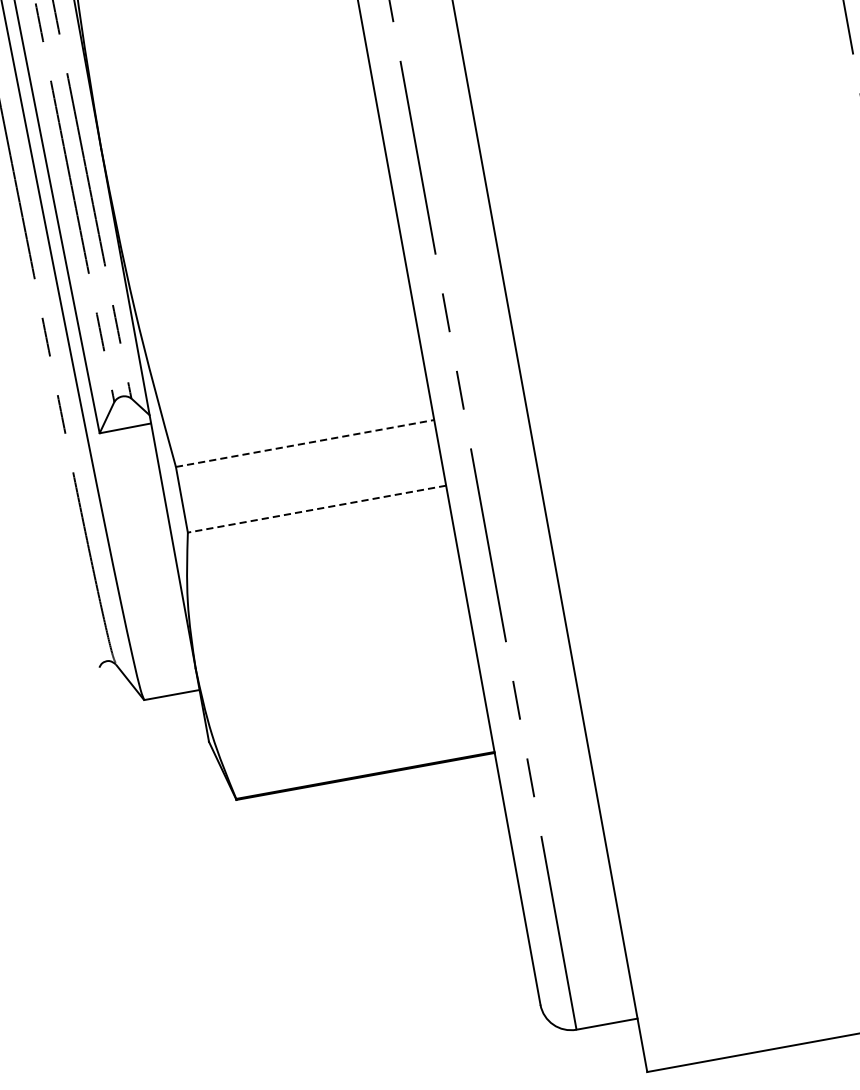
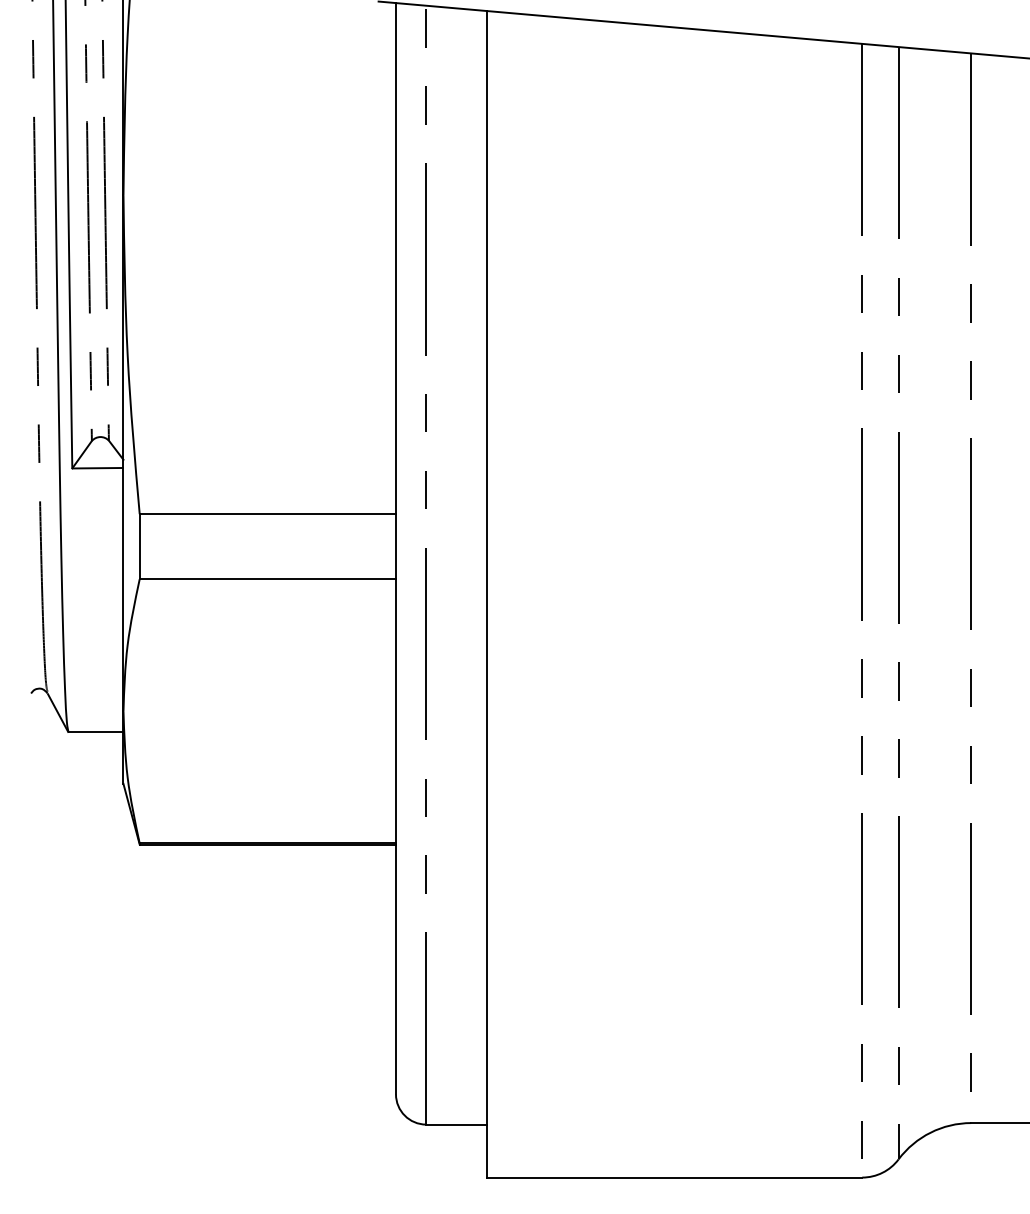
line: (305, 443) -> (268, 514), dashed -> solid
line: (316, 509) -> (267, 579), dashed -> solid

